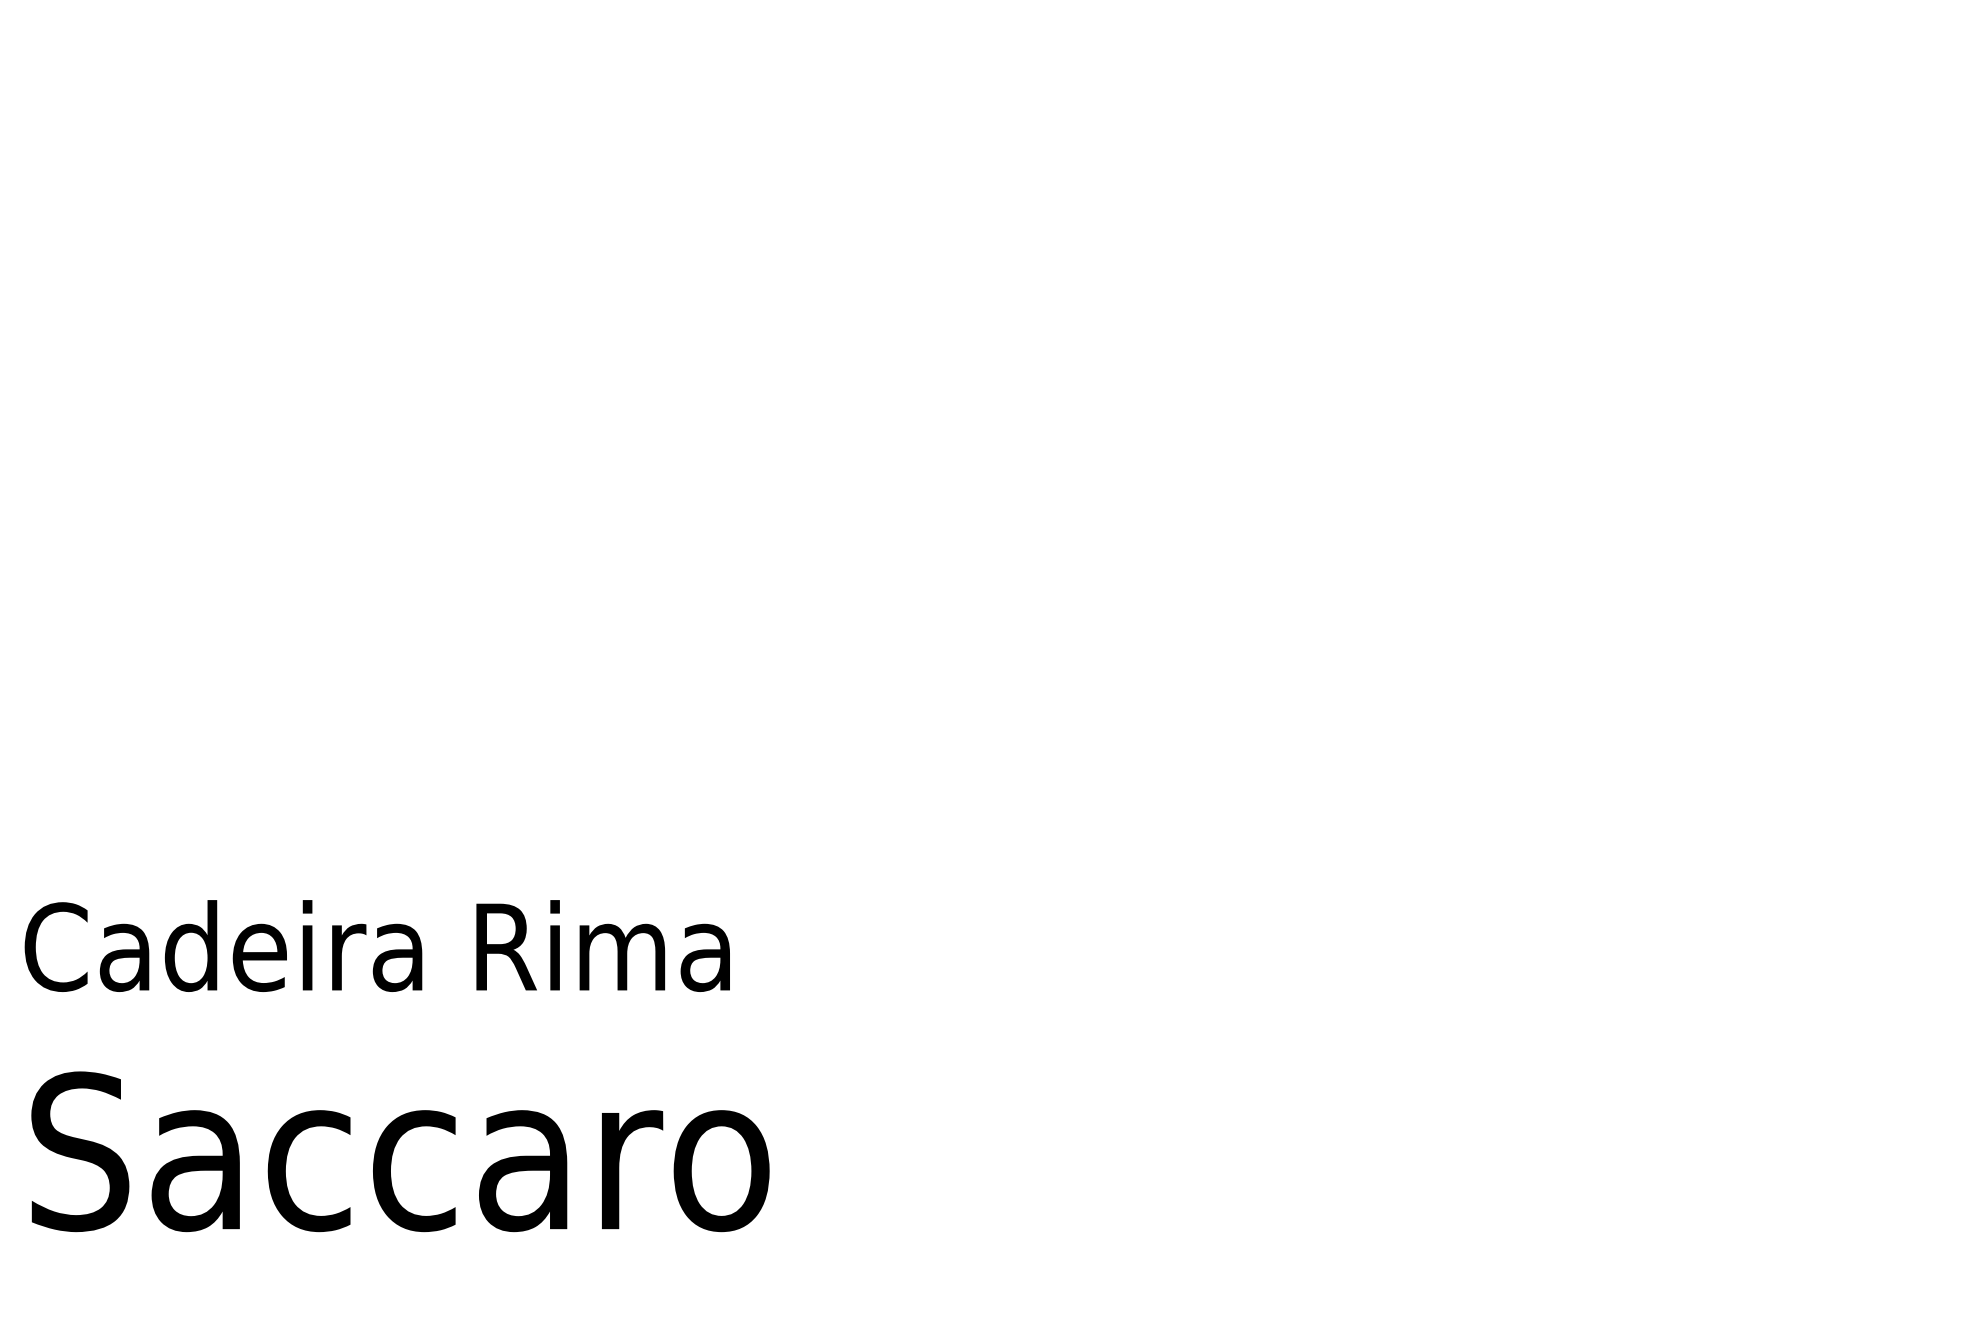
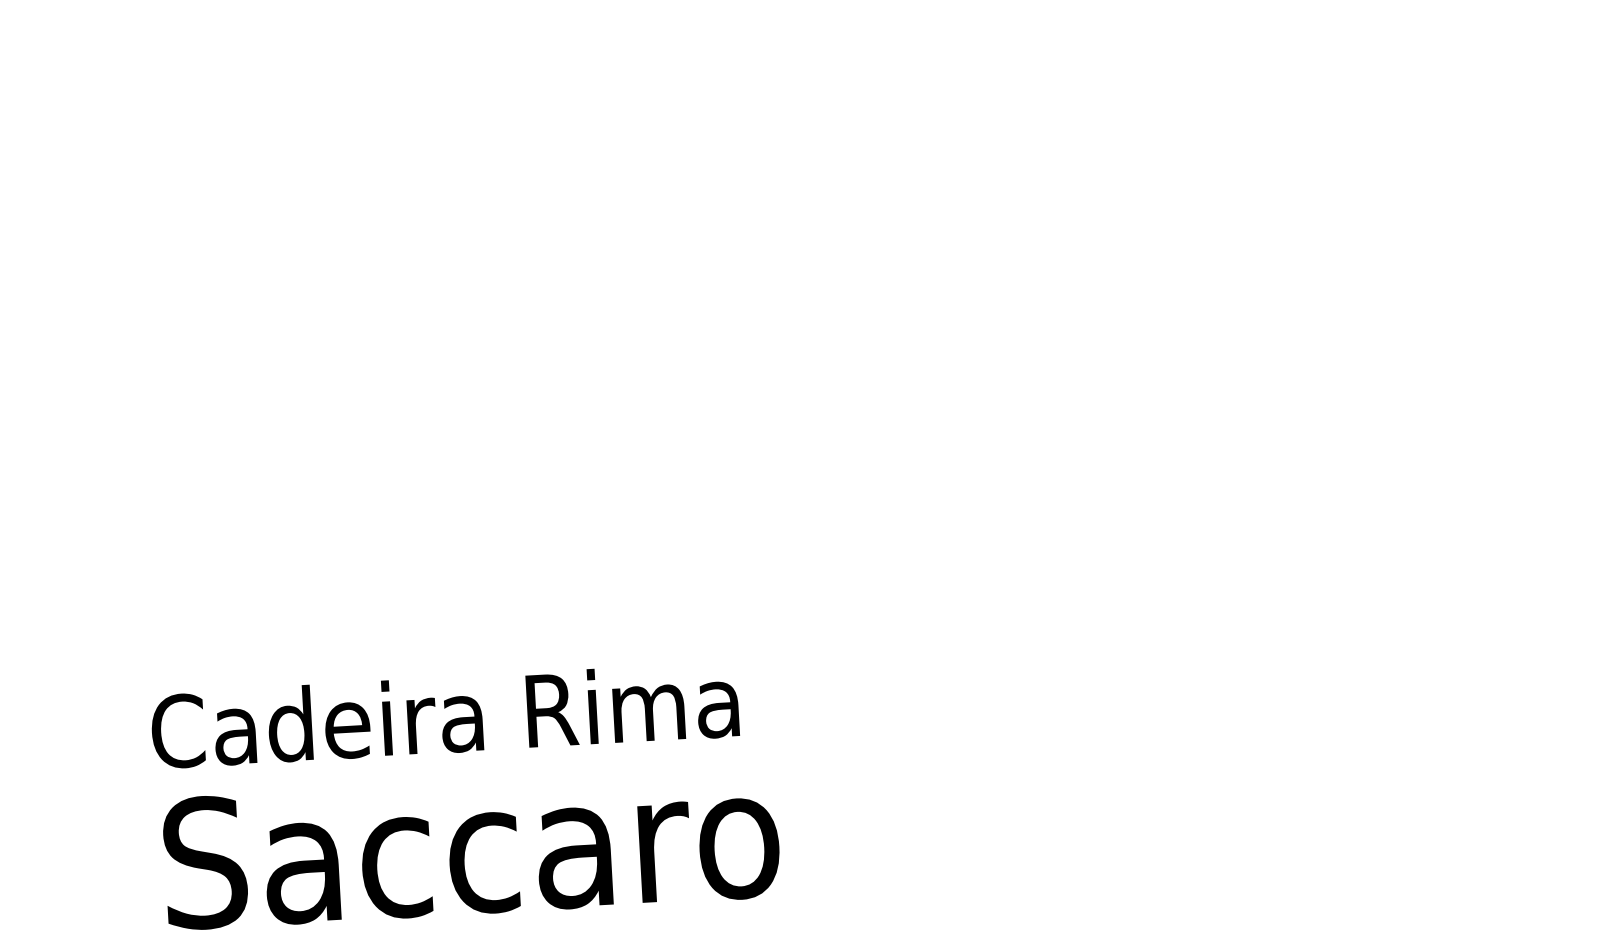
text: (376, 945) -> (444, 715), moved

